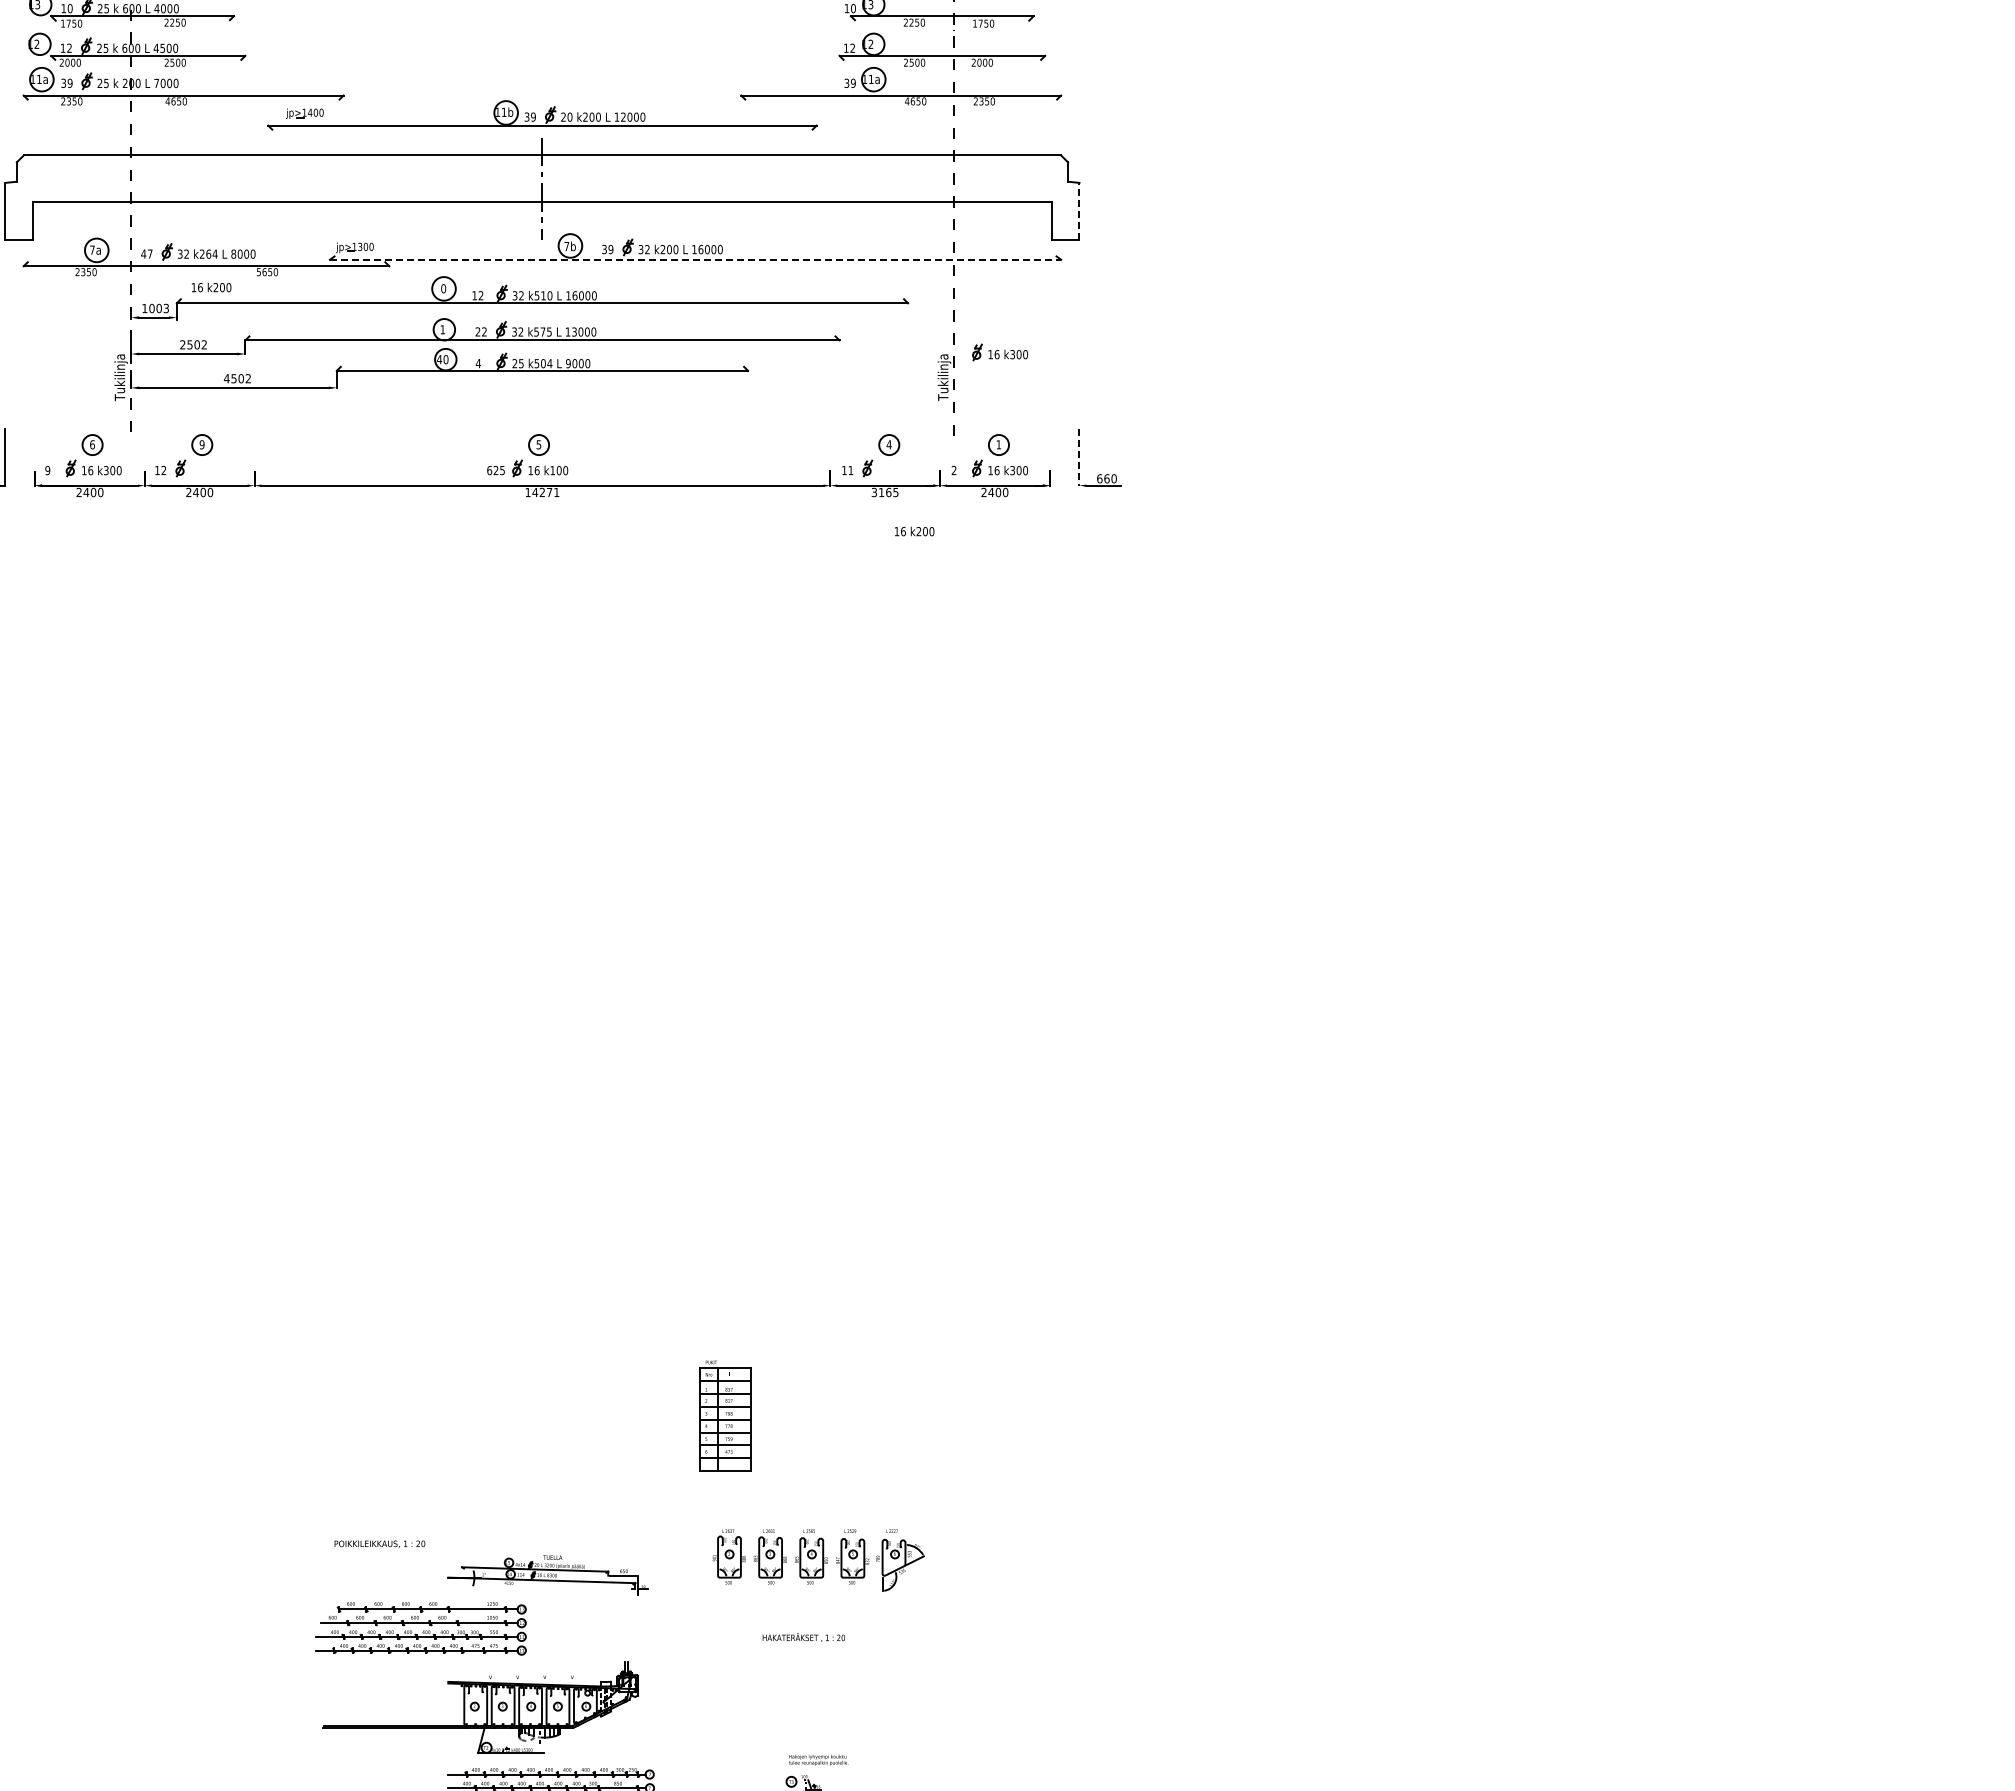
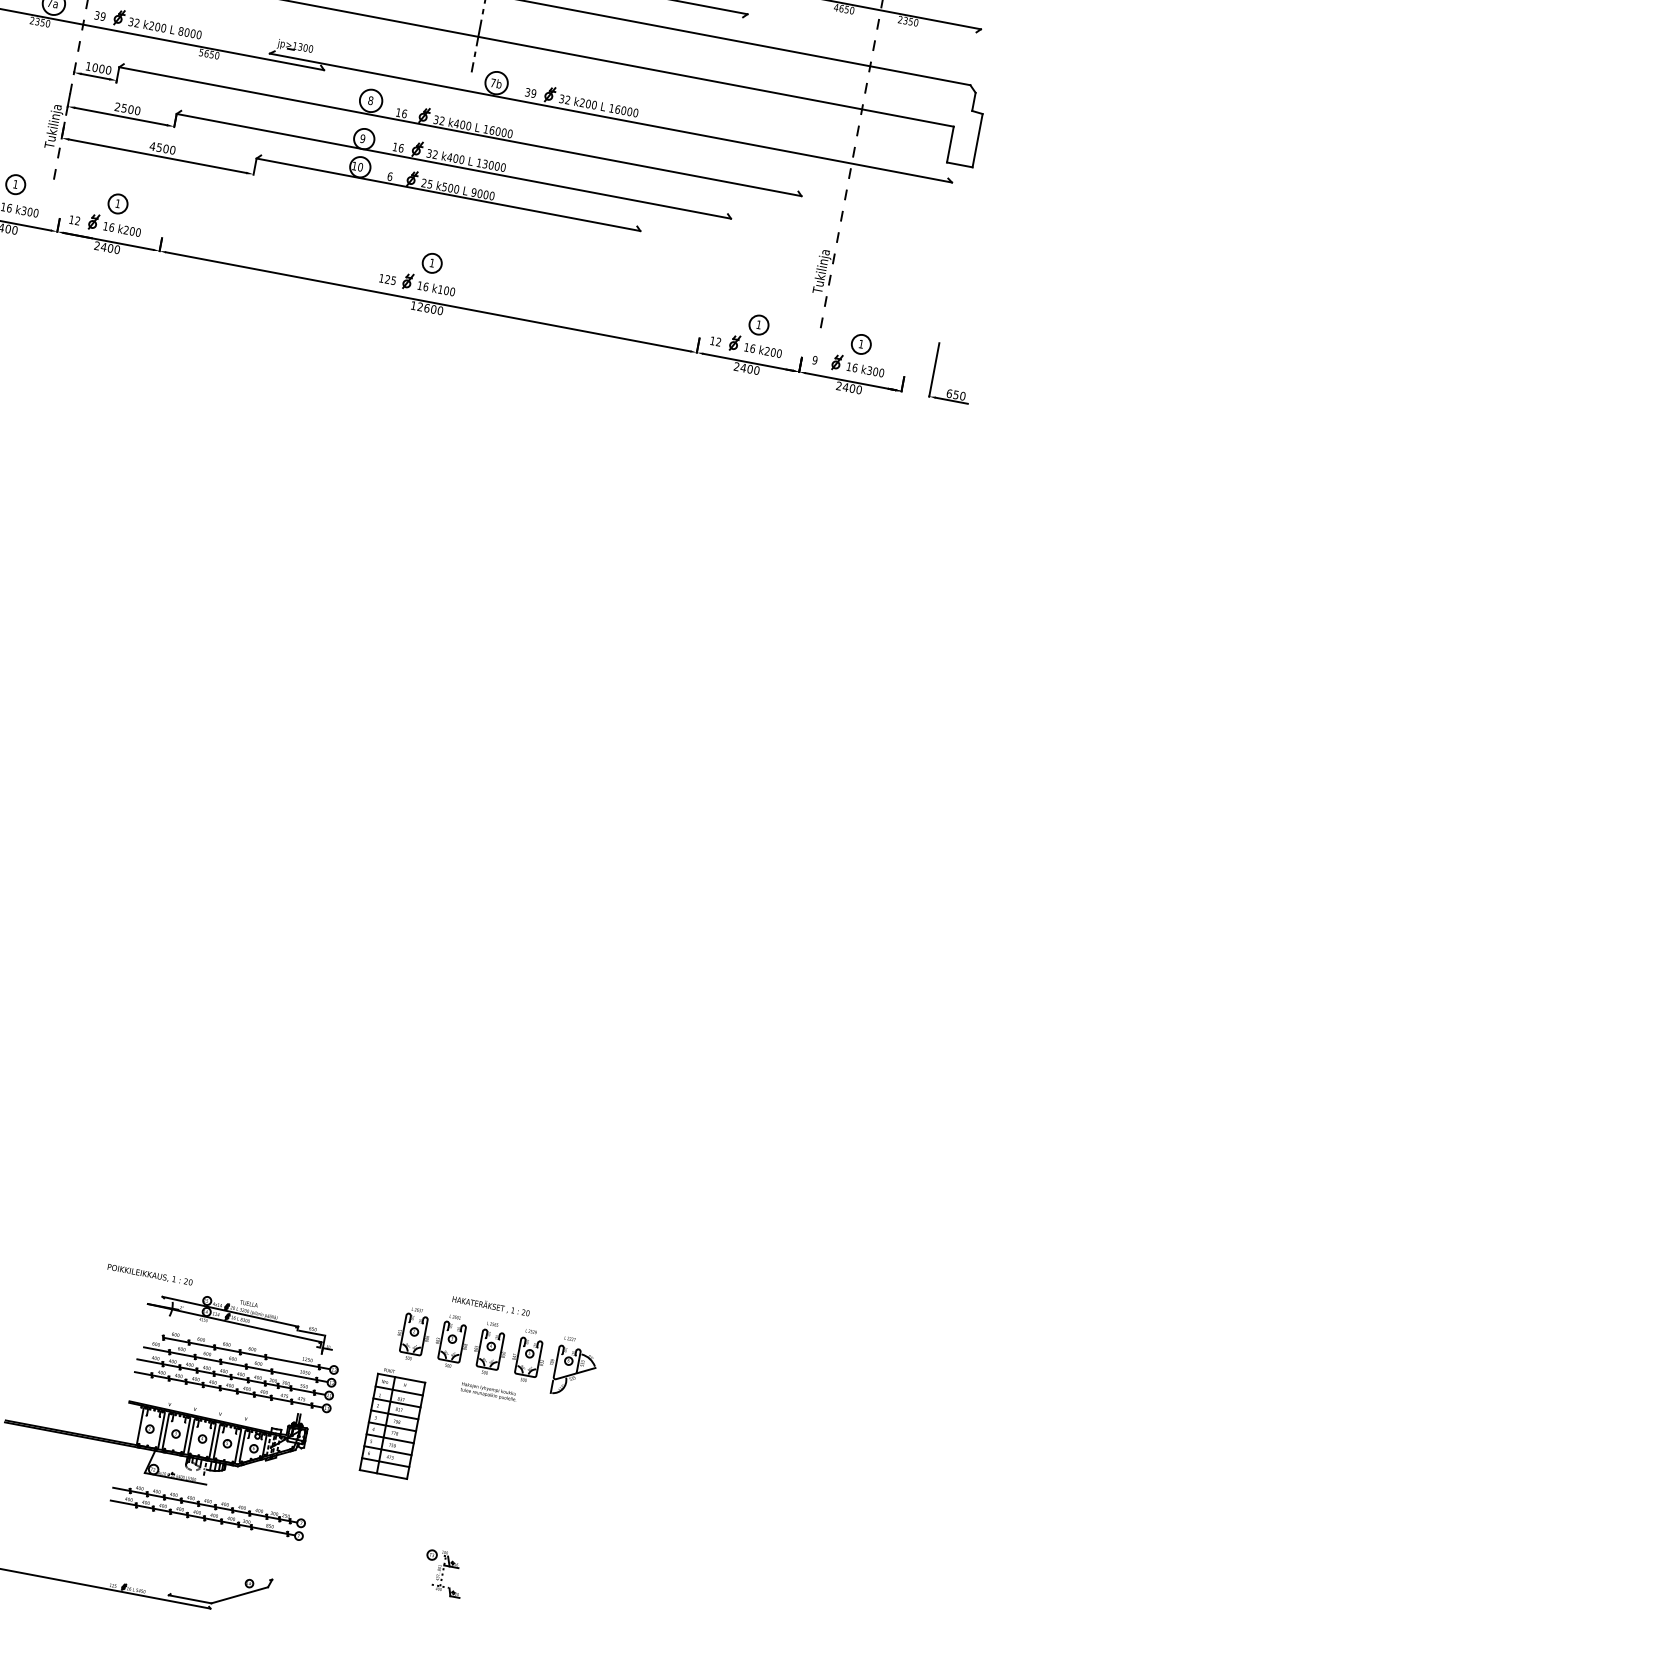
line: (1079, 211) -> (977, 140), dashed -> solid
text: (146, 253) -> (99, 15), 47 -> 39
text: (211, 253) -> (160, 26), k264 -> k200
line: (695, 259) -> (610, 117), dashed -> solid
text: (211, 287) -> (122, 229), moved
text: (443, 288) -> (370, 100), 0 -> 8
text: (480, 295) -> (403, 113), 12 -> 16
text: (539, 295) -> (459, 123), k510 -> k400
text: (166, 308) -> (108, 70), 1003 -> 1000
text: (442, 329) -> (362, 138), 1 -> 9
text: (480, 331) -> (397, 147), 22 -> 16
text: (542, 331) -> (455, 158), k575 -> k400
text: (204, 344) -> (137, 110), 2502 -> 2500
part: (1000, 352) -> (879, 258), removed
text: (439, 359) -> (354, 165), 40 -> 10
text: (478, 363) -> (390, 176), 4 -> 6
text: (549, 363) -> (456, 189), k504 -> k500
text: (248, 378) -> (172, 150), 4502 -> 4500
text: (92, 444) -> (15, 184), 6 -> 1
text: (201, 444) -> (117, 203), 9 -> 1
text: (538, 444) -> (431, 262), 5 -> 1
text: (888, 444) -> (758, 324), 4 -> 1
line: (1079, 457) -> (934, 370), dashed -> solid
text: (850, 469) -> (718, 341), 11 -> 12
text: (489, 470) -> (381, 278), 625 -> 125
text: (953, 470) -> (814, 360), 2 -> 9
text: (1106, 478) -> (955, 394), 660 -> 650
text: (545, 492) -> (429, 308), 14271 -> 12600
text: (884, 492) -> (746, 368), 3165 -> 2400
text: (914, 531) -> (763, 350), moved
part: (725, 1415) -> (393, 1422), moved
text: (379, 1543) -> (149, 1274), moved
part: (420, 1628) -> (236, 1369), moved
text: (803, 1637) -> (490, 1305), moved
text: (818, 1759) -> (489, 1391), moved

